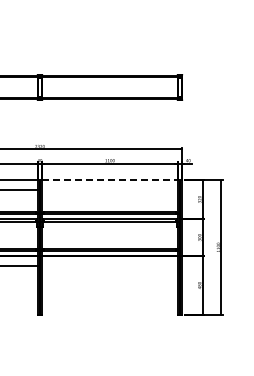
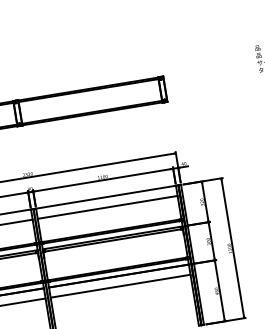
line: (109, 179) -> (105, 196), dashed -> solid
line: (109, 189) -> (107, 207), added
line: (109, 265) -> (120, 285), added

